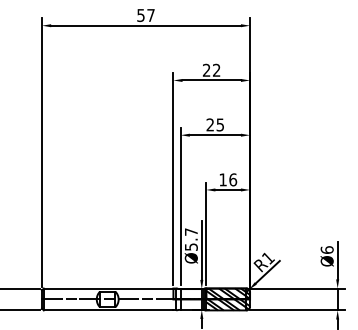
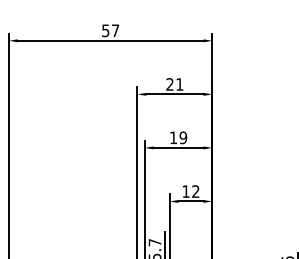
text: (216, 69) -> (179, 83), 22 -> 21
text: (215, 124) -> (178, 137), 25 -> 19
text: (233, 179) -> (196, 191), 16 -> 12

